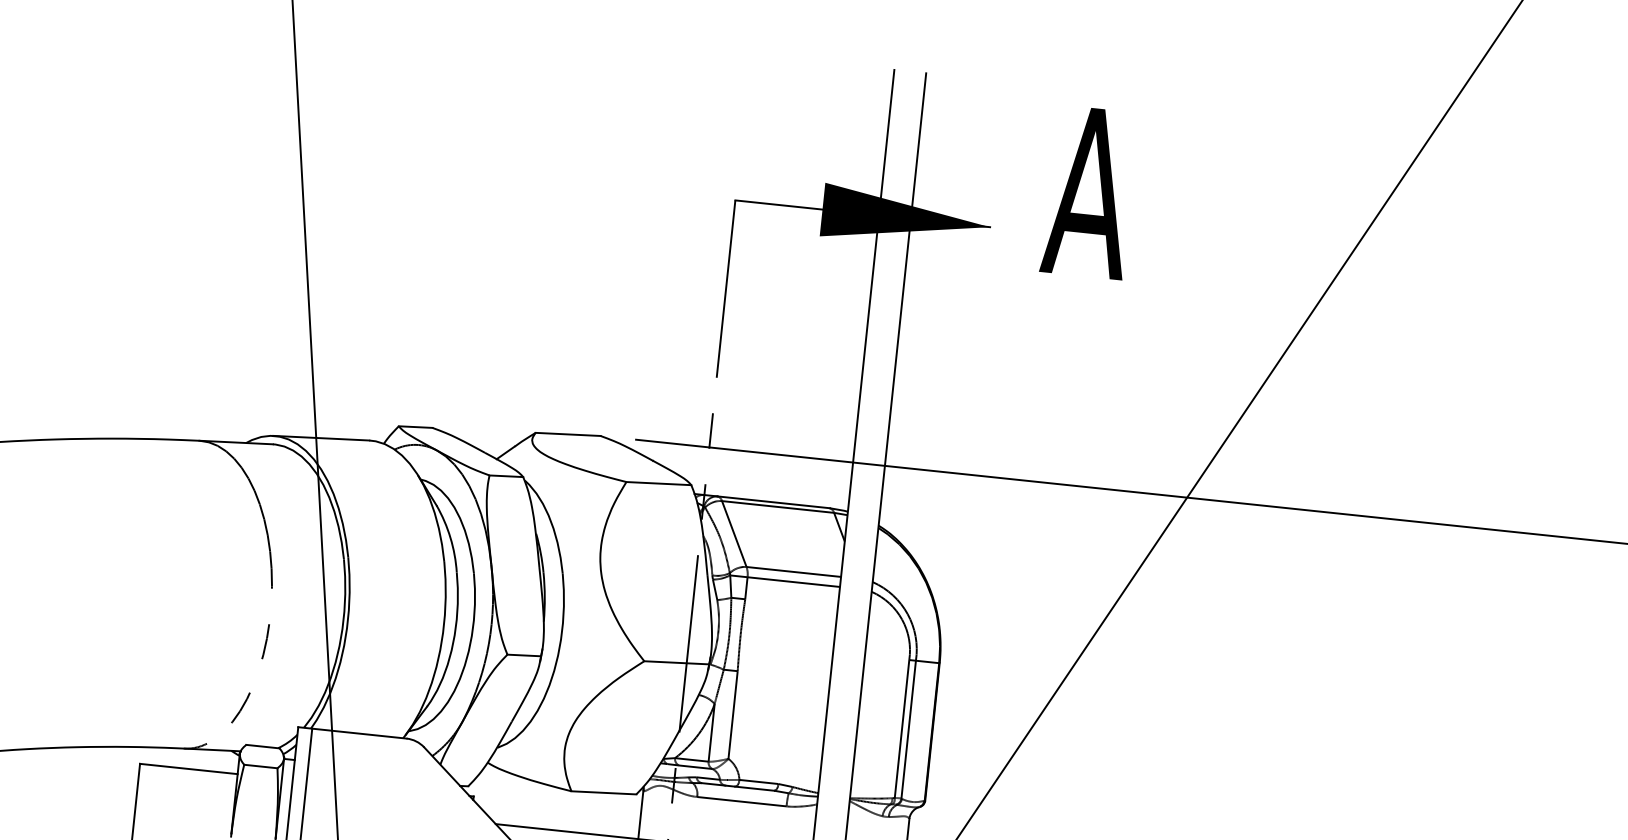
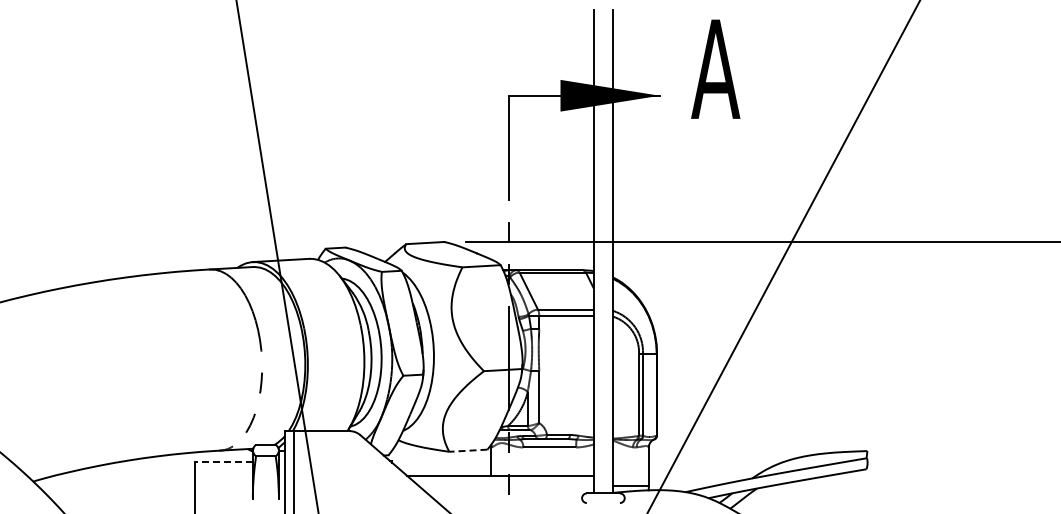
line: (188, 769) -> (223, 462), solid -> dashed
line: (602, 792) -> (467, 450), solid -> dashed

